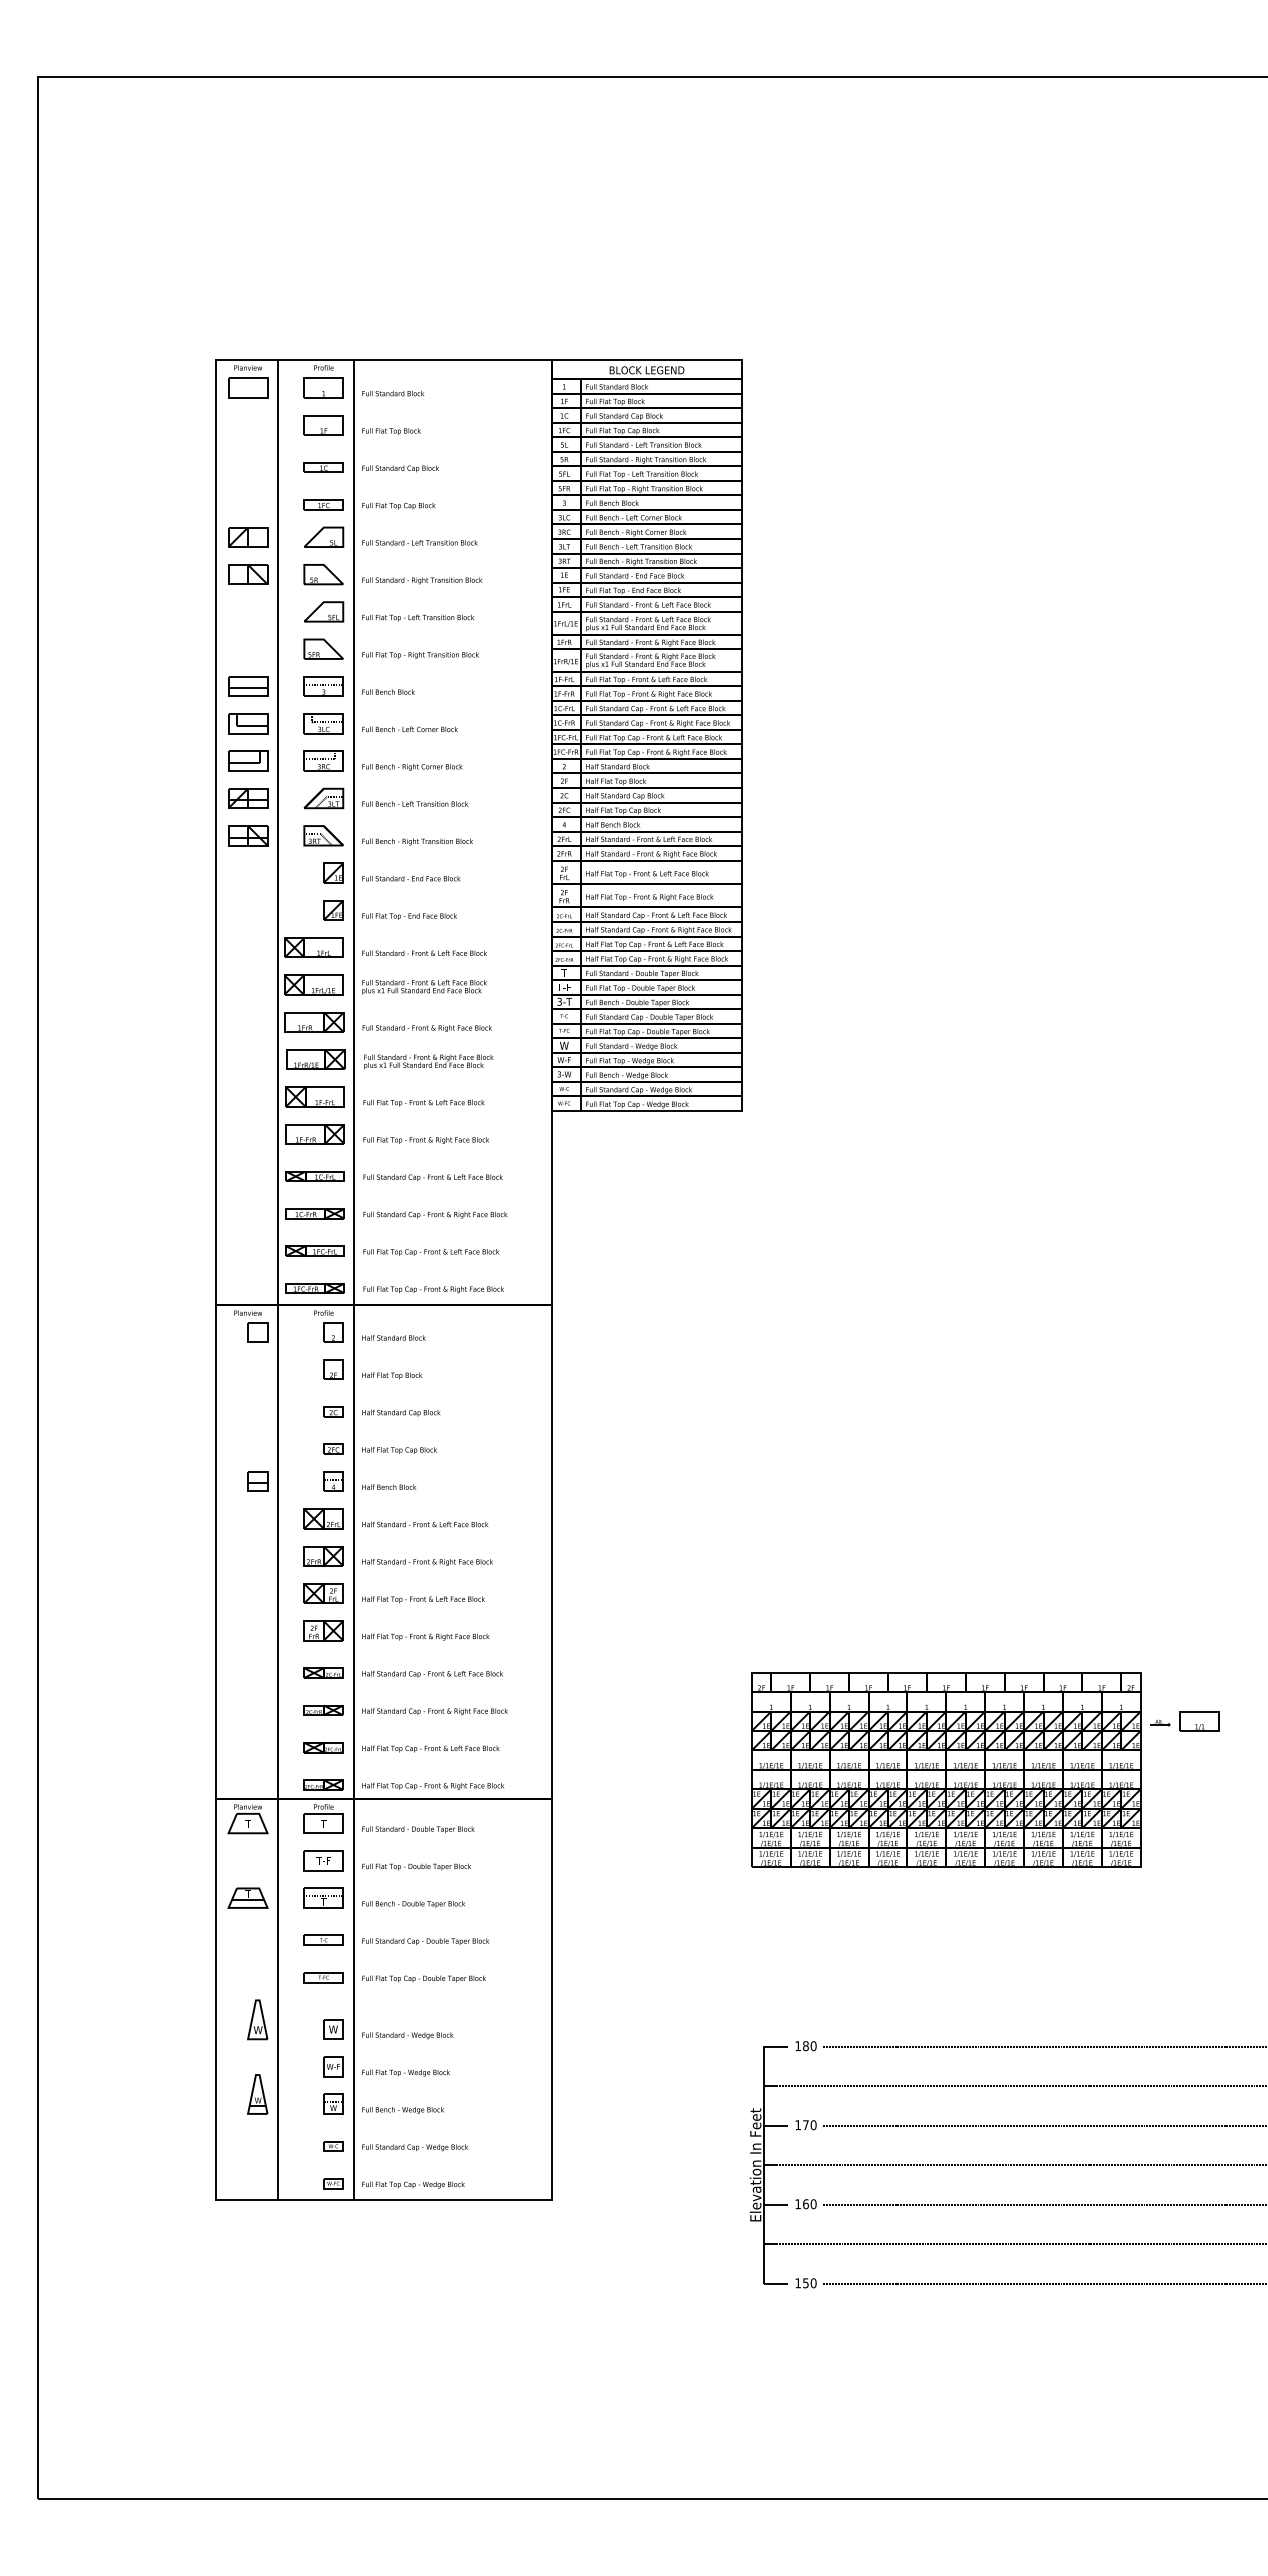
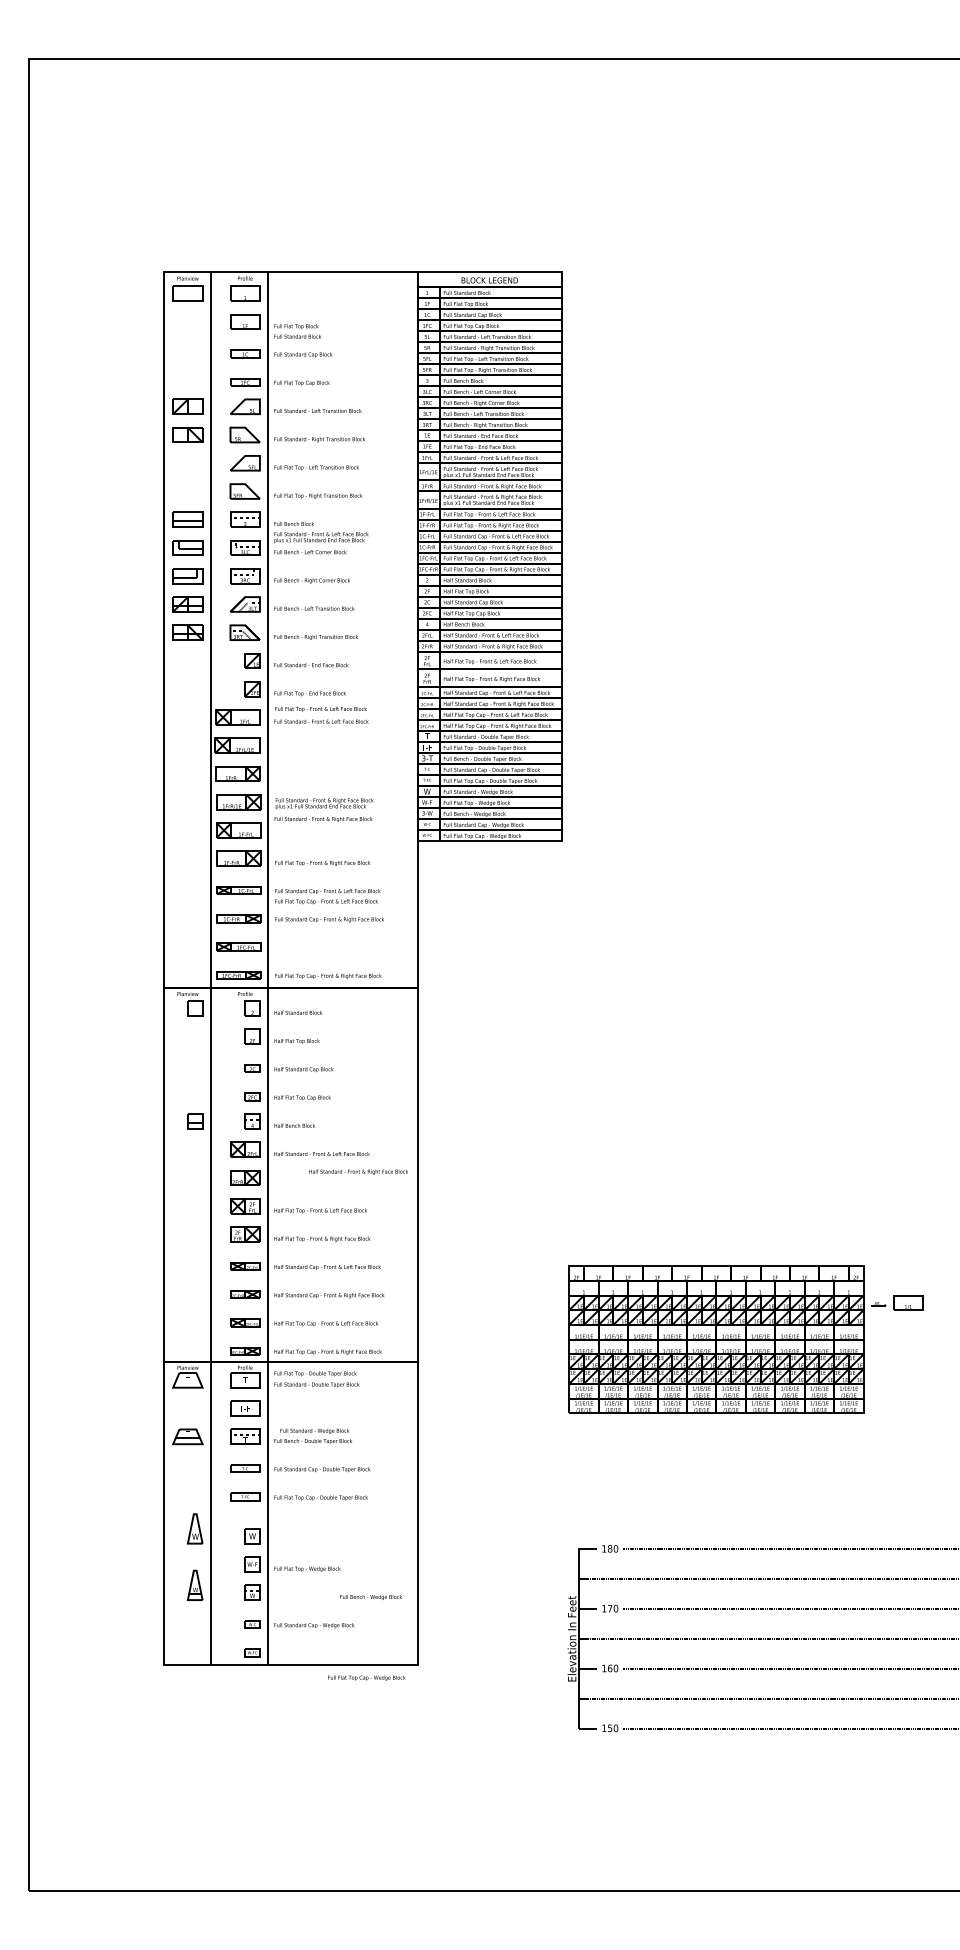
text: (392, 393) -> (297, 336), moved
text: (424, 987) -> (321, 537), moved
text: (426, 1028) -> (322, 819), moved
text: (423, 1102) -> (320, 708), moved
text: (431, 1252) -> (326, 901), moved
text: (427, 1562) -> (358, 1172), moved
text: (416, 1866) -> (315, 1373), moved
text: (407, 2035) -> (314, 1431), moved
text: (402, 2110) -> (370, 1597), moved
text: (413, 2184) -> (366, 1677), moved

